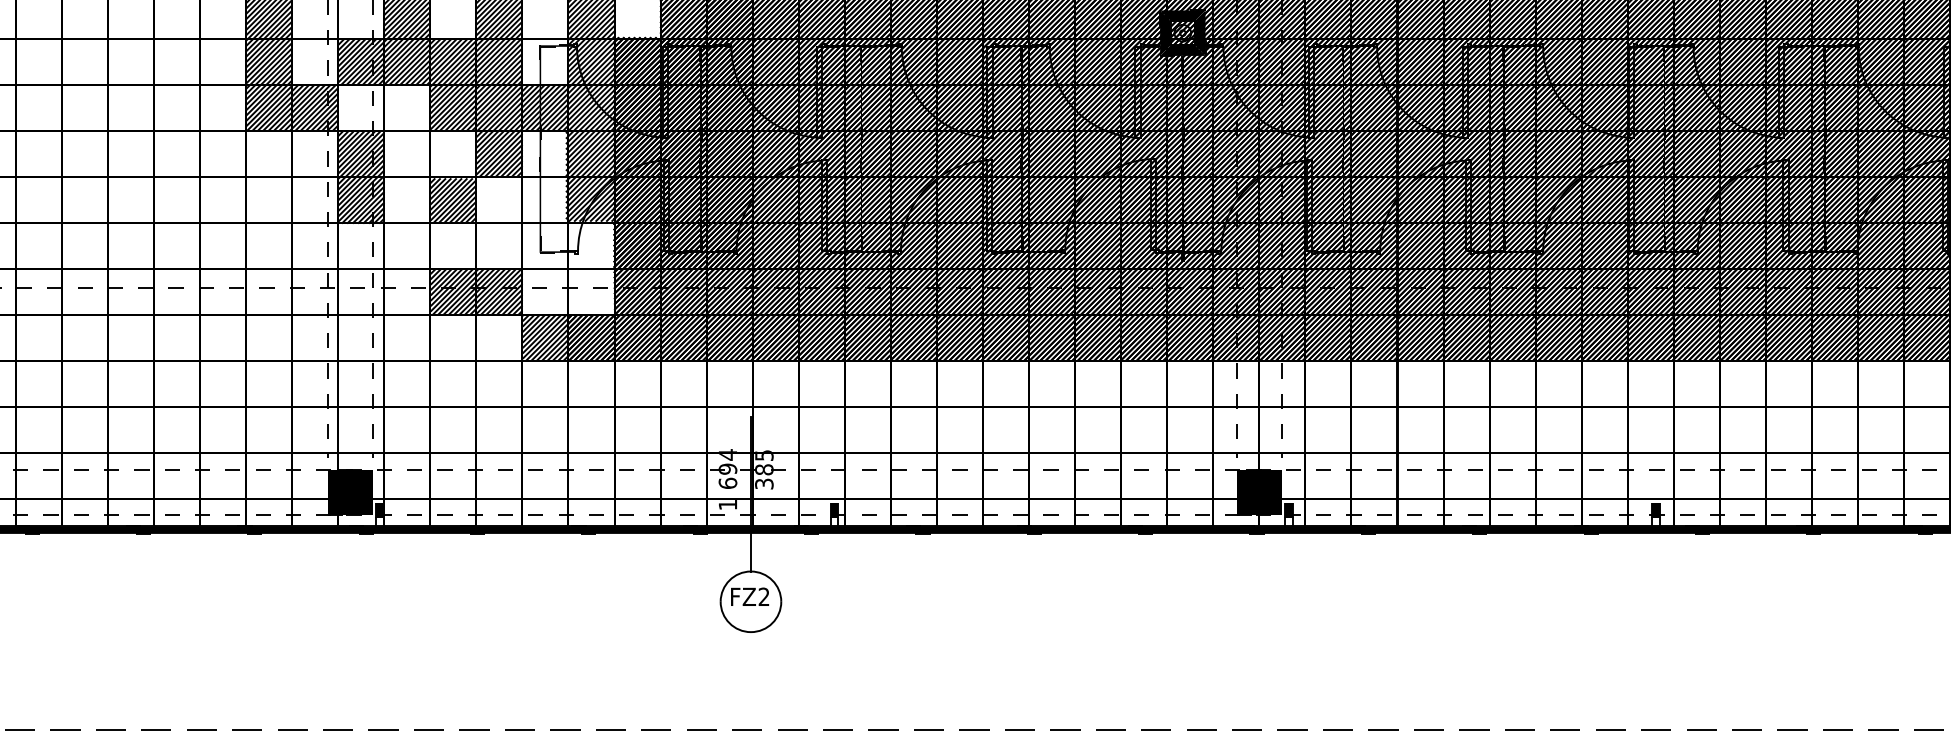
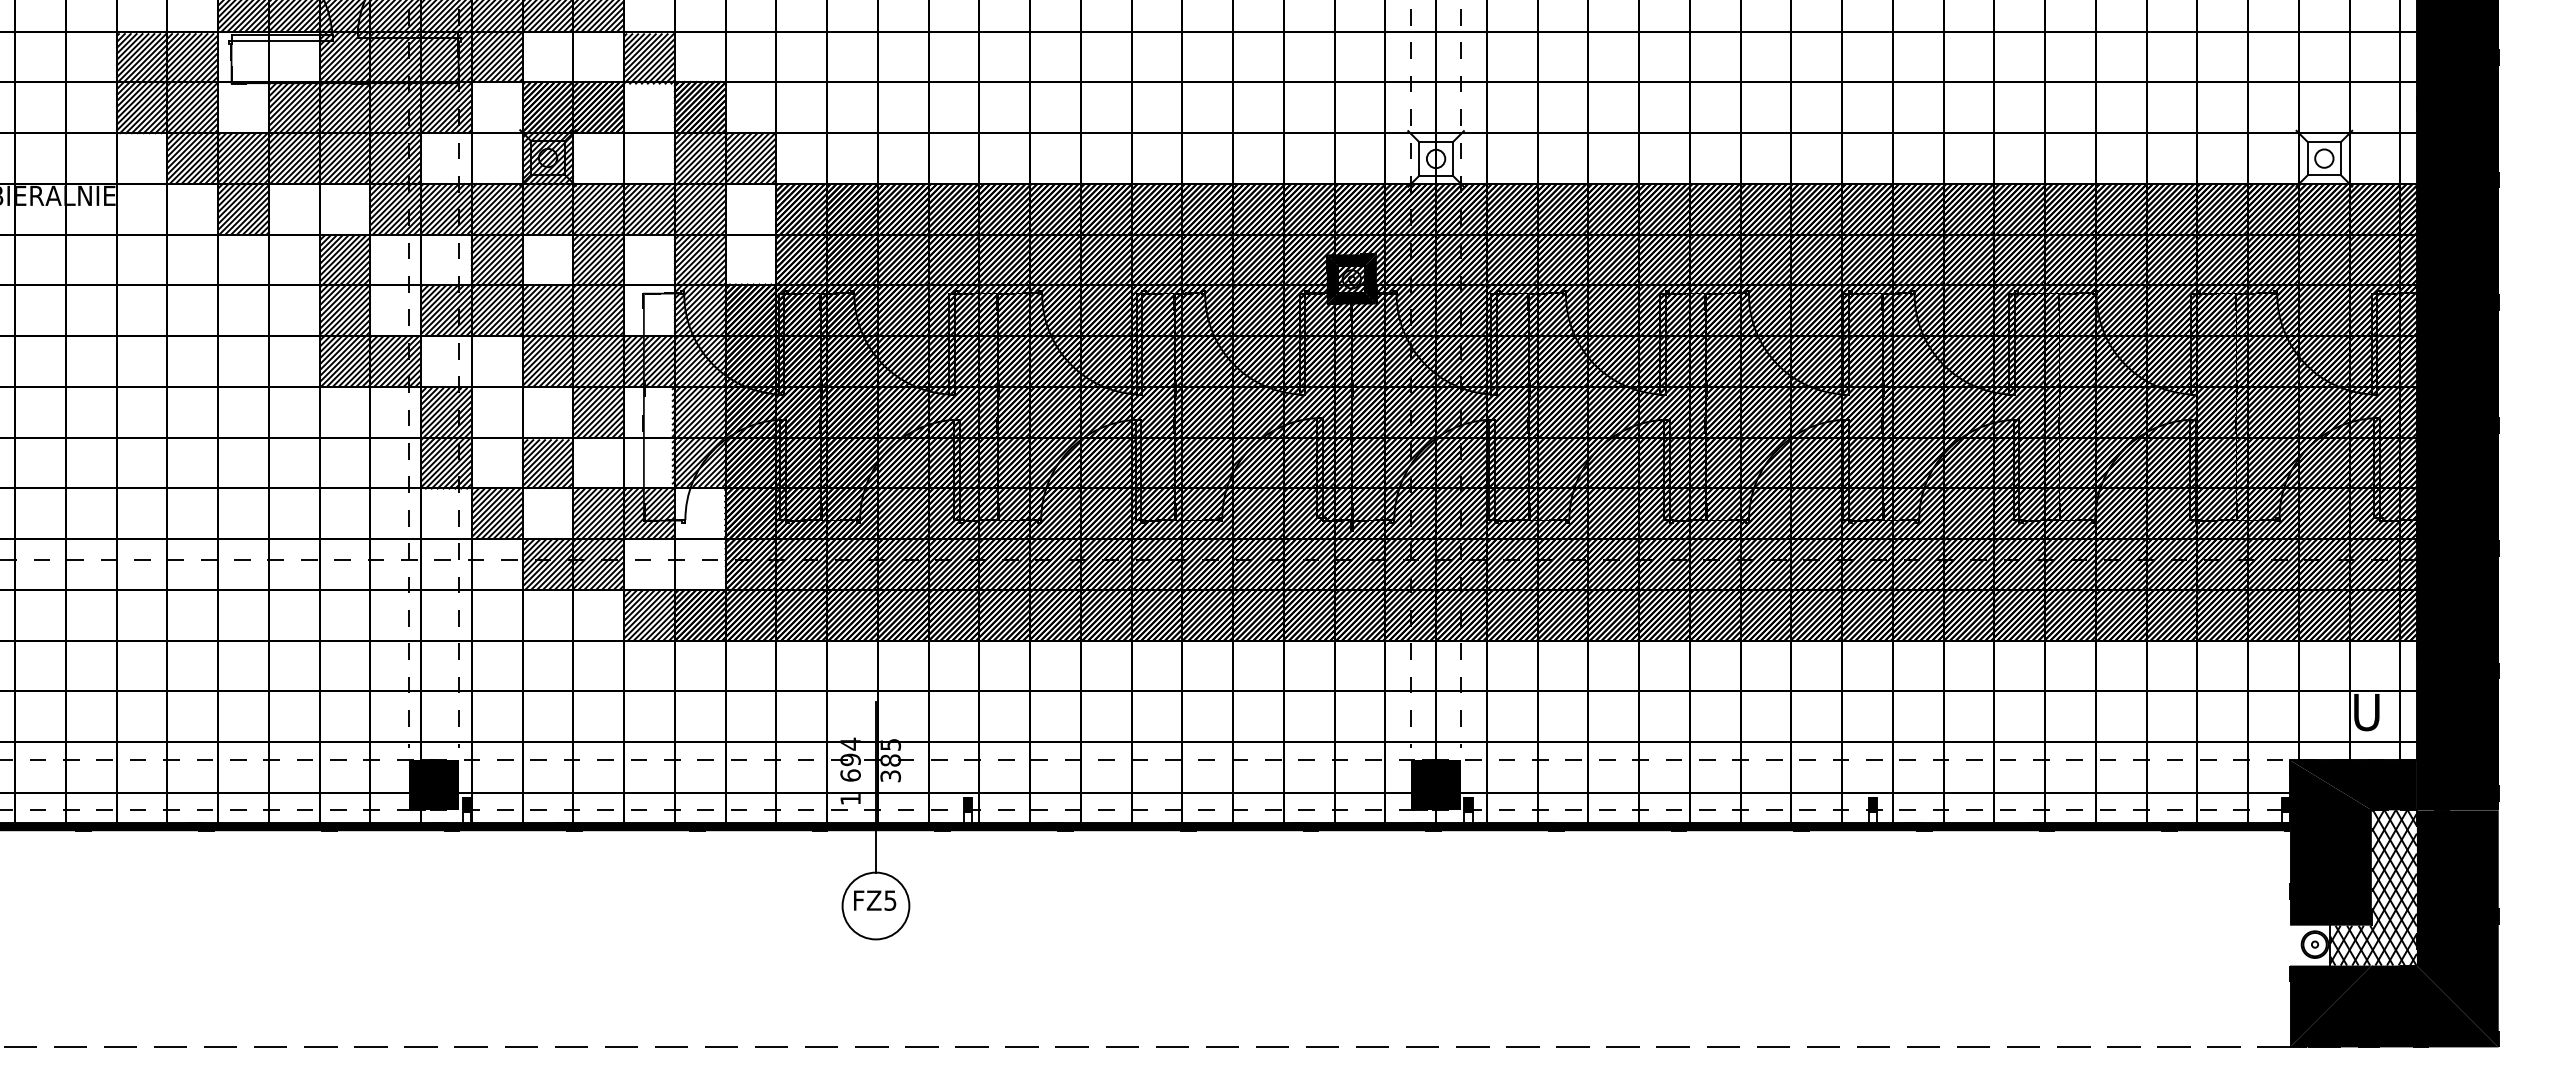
hatch: (406, 245) -> (496, 513), added
hatch: (521, 245) -> (623, 513), added
text: (764, 596) -> (890, 900), FZ2 -> FZ5

